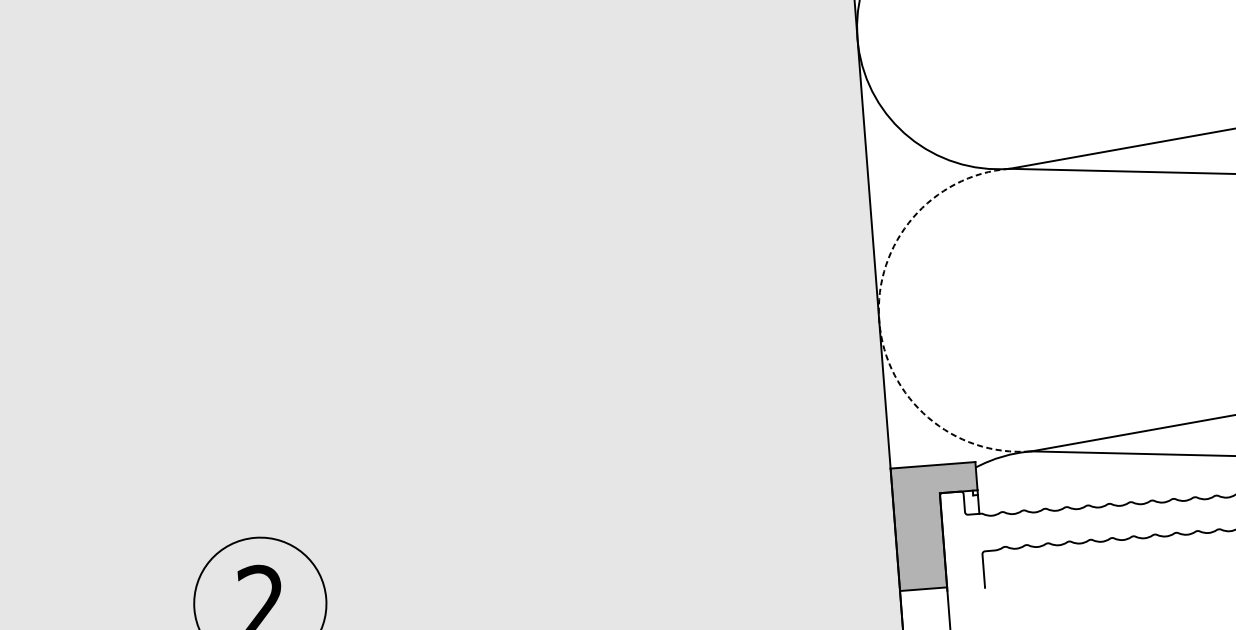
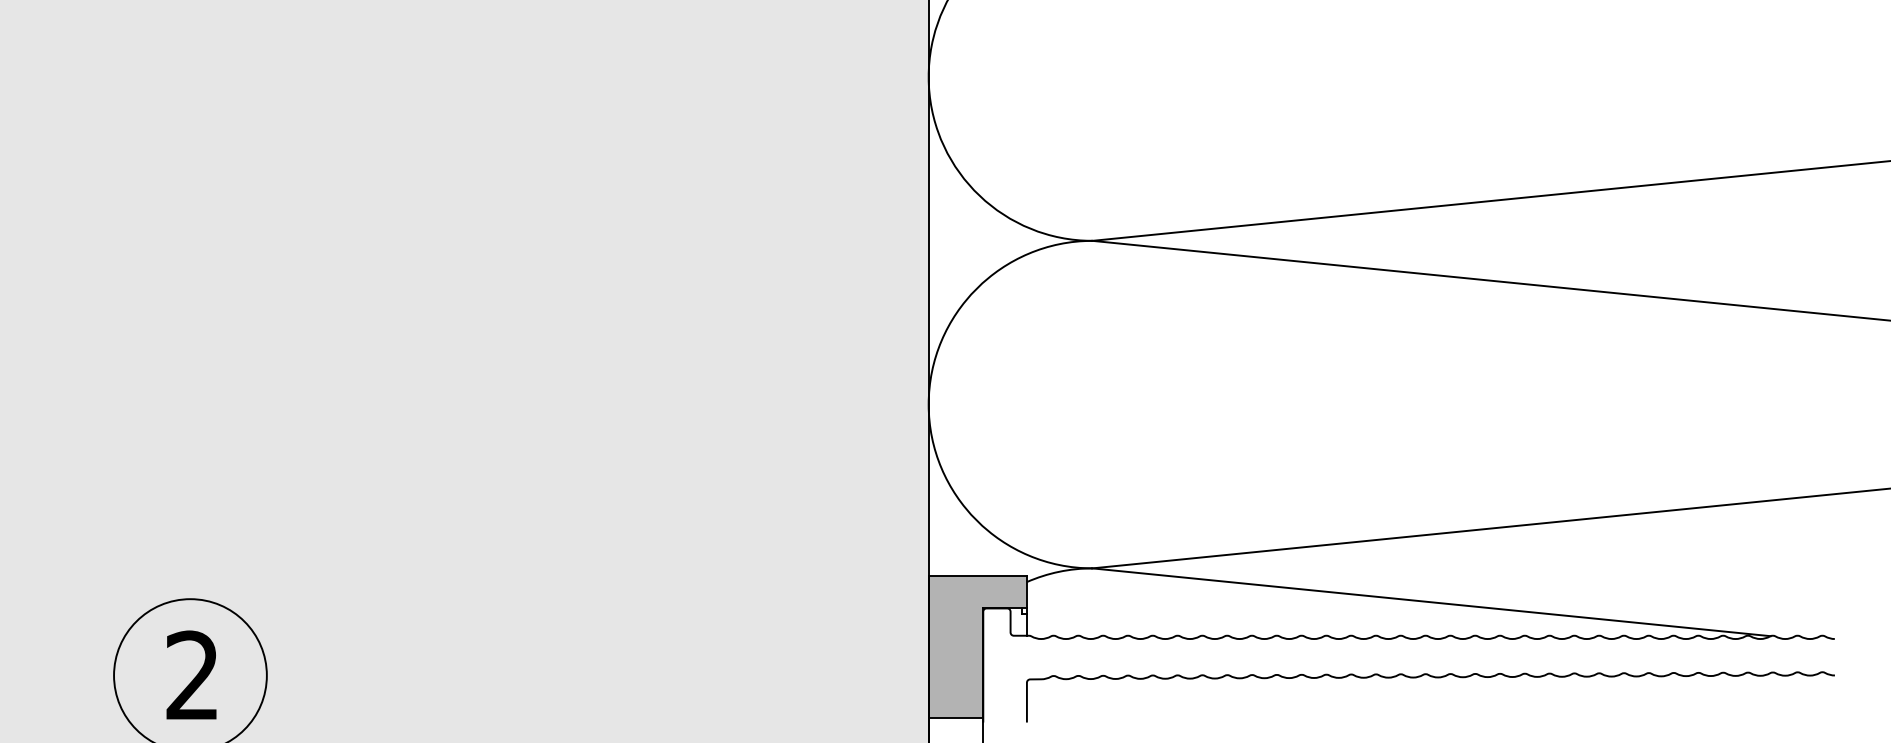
arc: (879, 320) -> (928, 404), dashed -> solid

